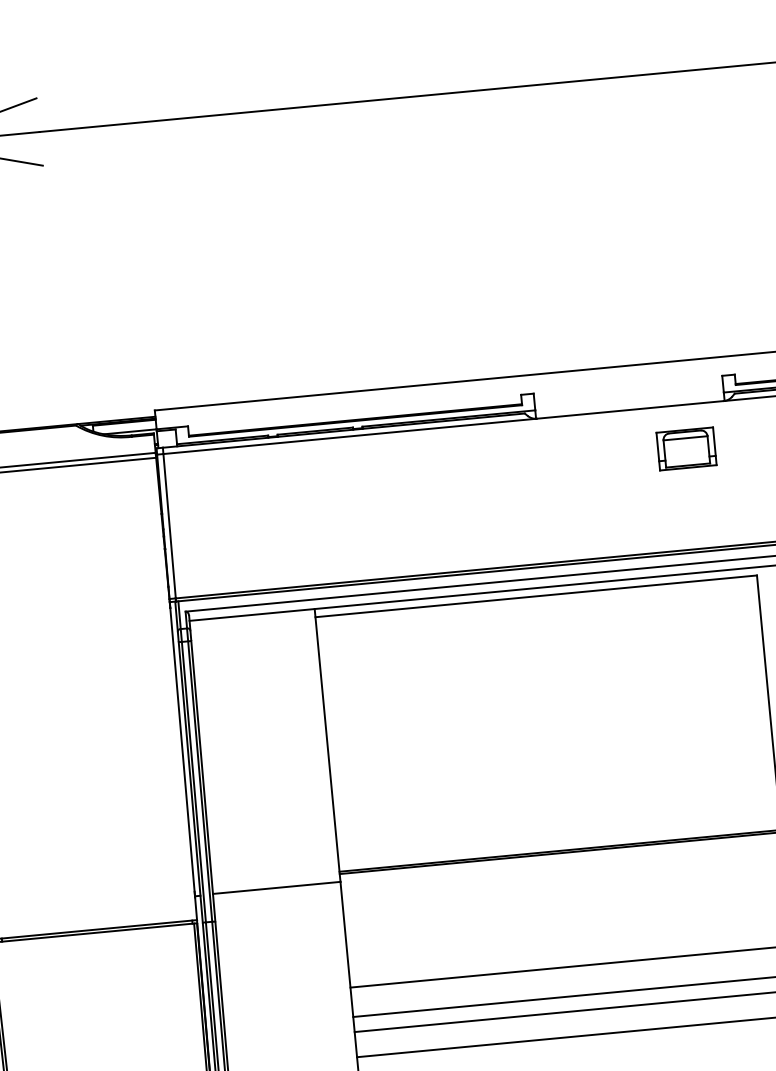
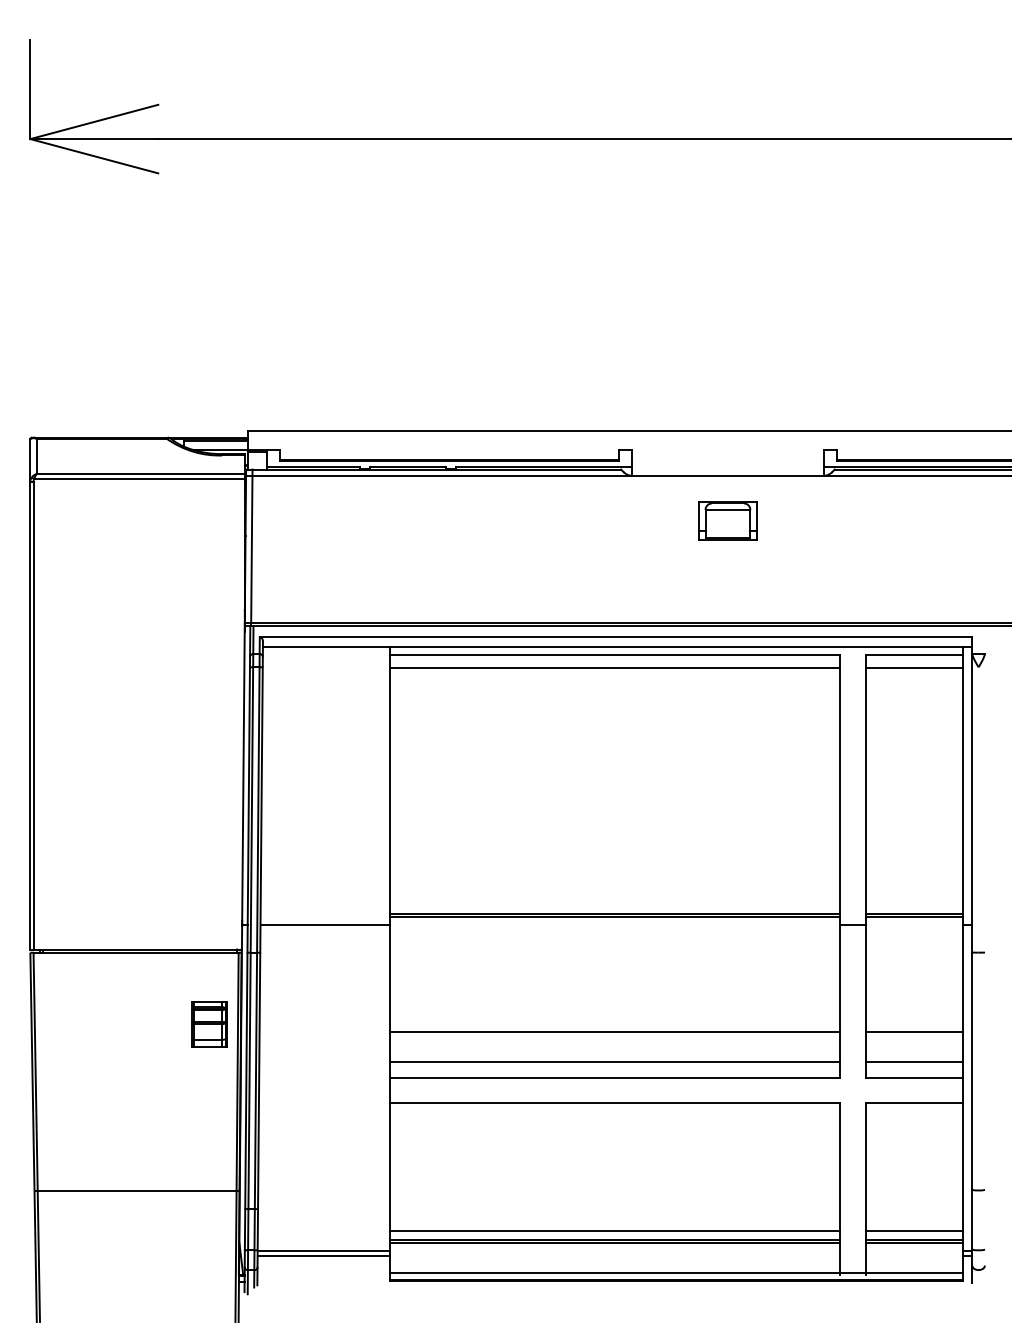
part: (686, 448) -> (727, 520), moved
line: (536, 609) -> (614, 668), added
part: (172, 996) -> (209, 1024), added

